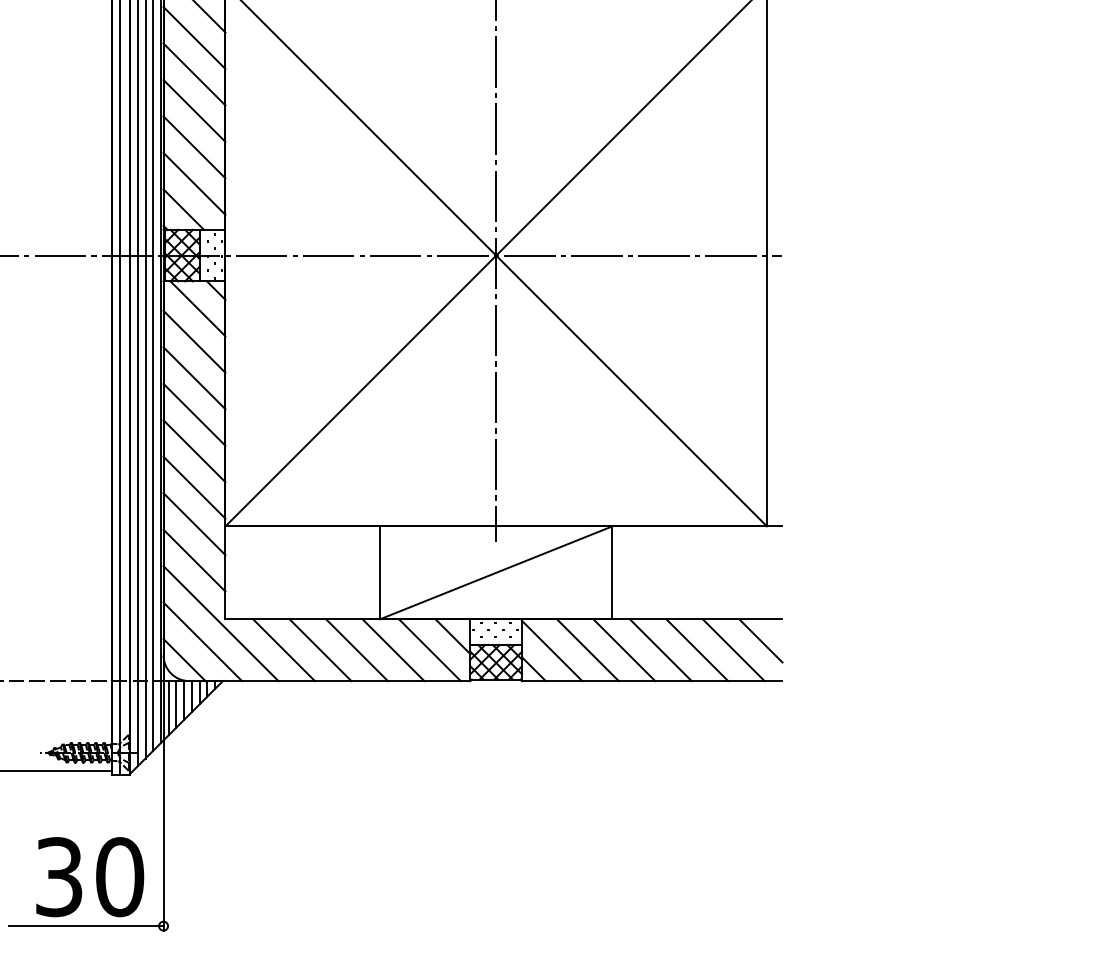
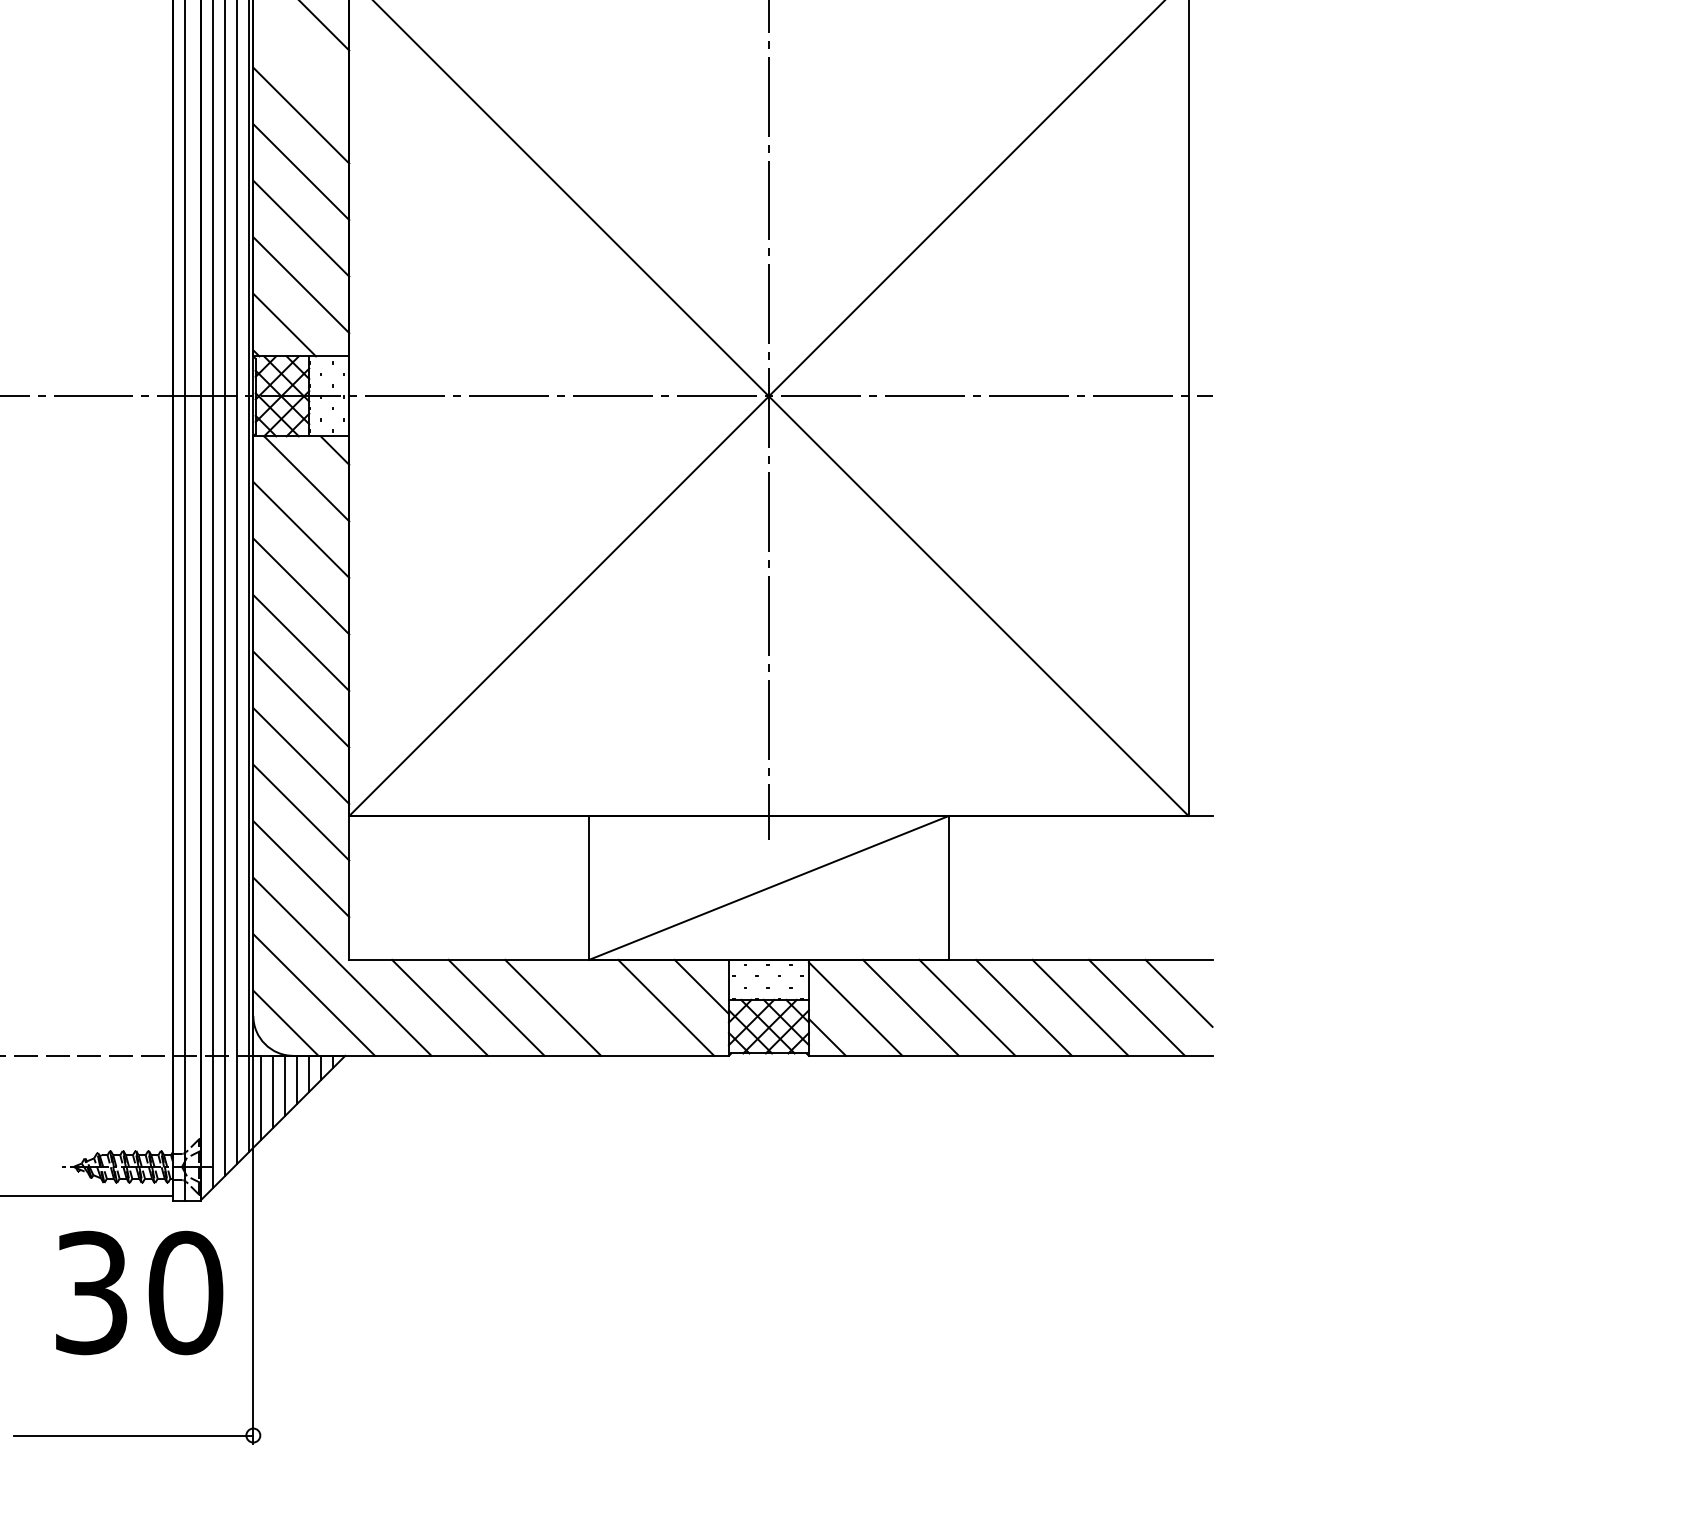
line: (194, 37) -> (301, 58), removed
line: (393, 650) -> (609, 1008), removed
text: (90, 877) -> (140, 1293), moved

